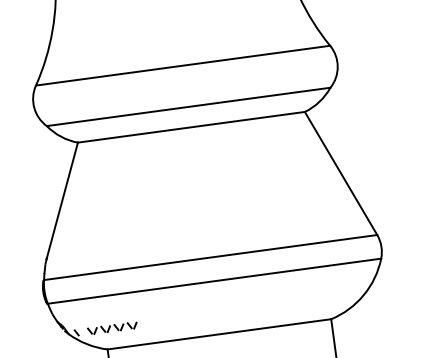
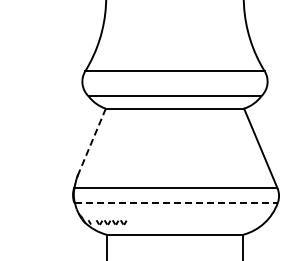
line: (61, 201) -> (91, 142), solid -> dashed
line: (214, 280) -> (176, 202), solid -> dashed

